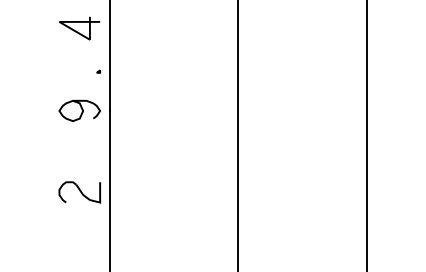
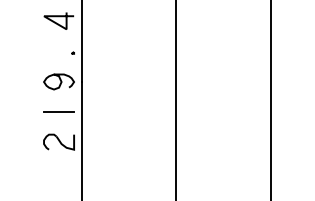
line: (80, 152) -> (59, 112), added

